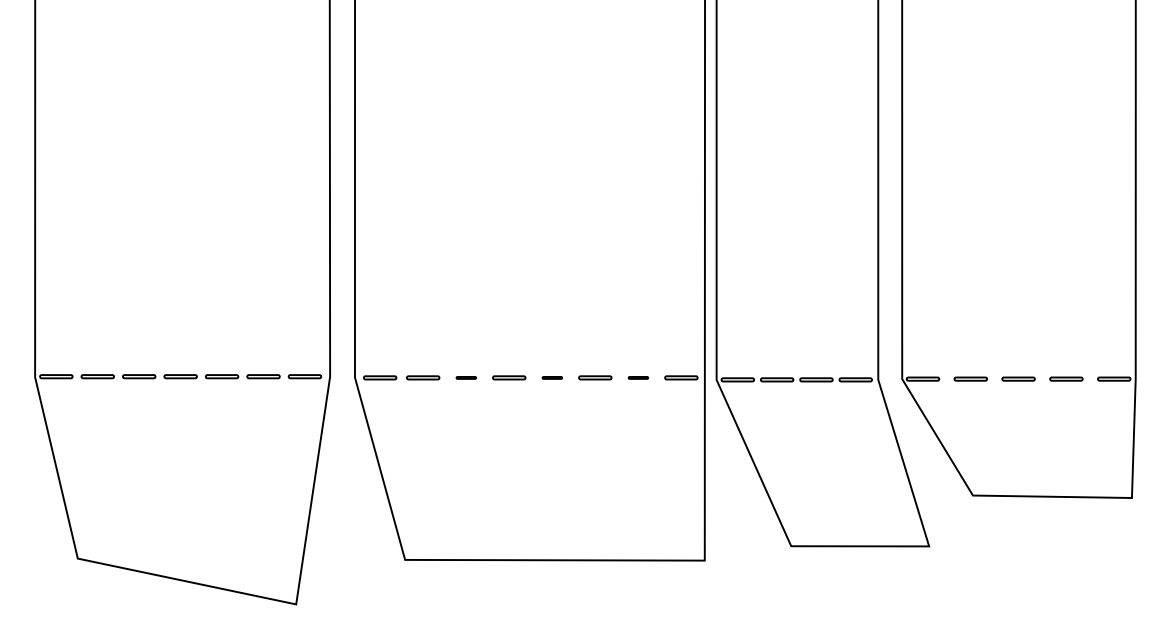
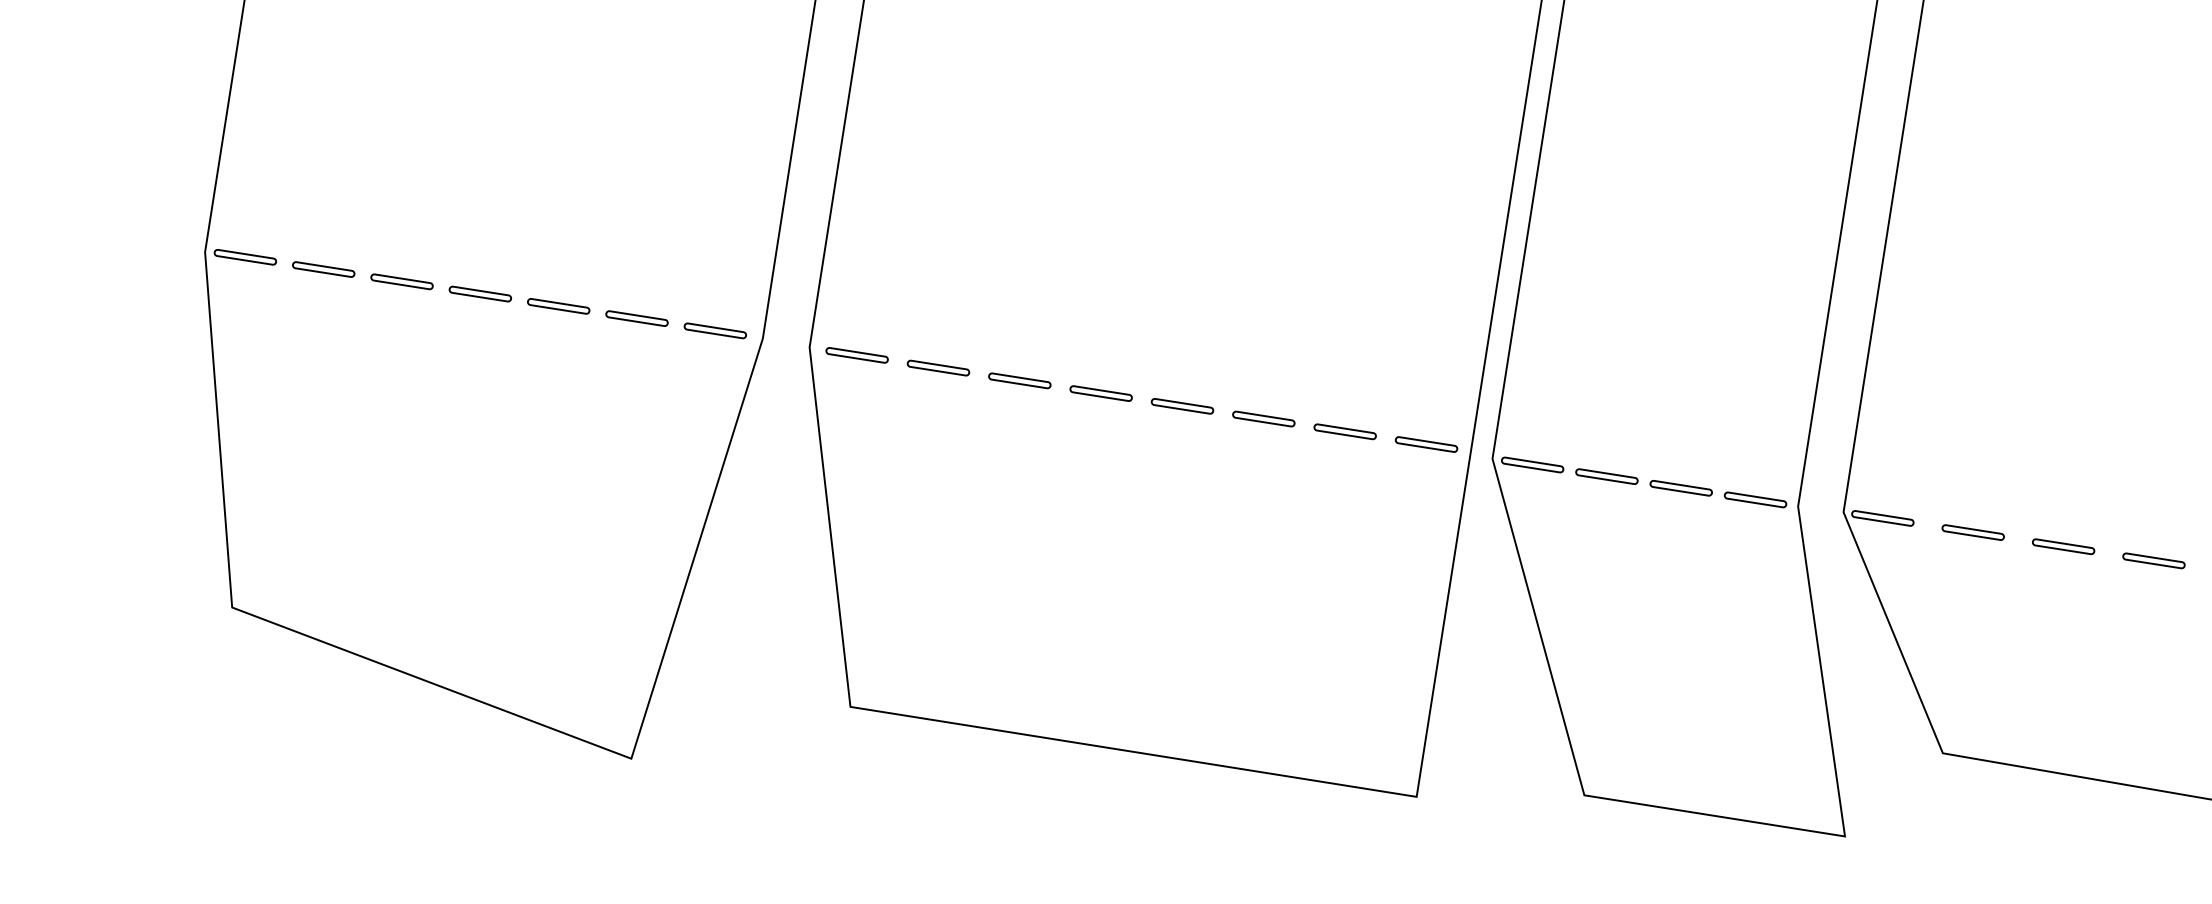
part: (466, 377) -> (1020, 380), size x1.67
part: (552, 377) -> (1183, 405), size x1.67
part: (638, 377) -> (1345, 431), size x1.67

